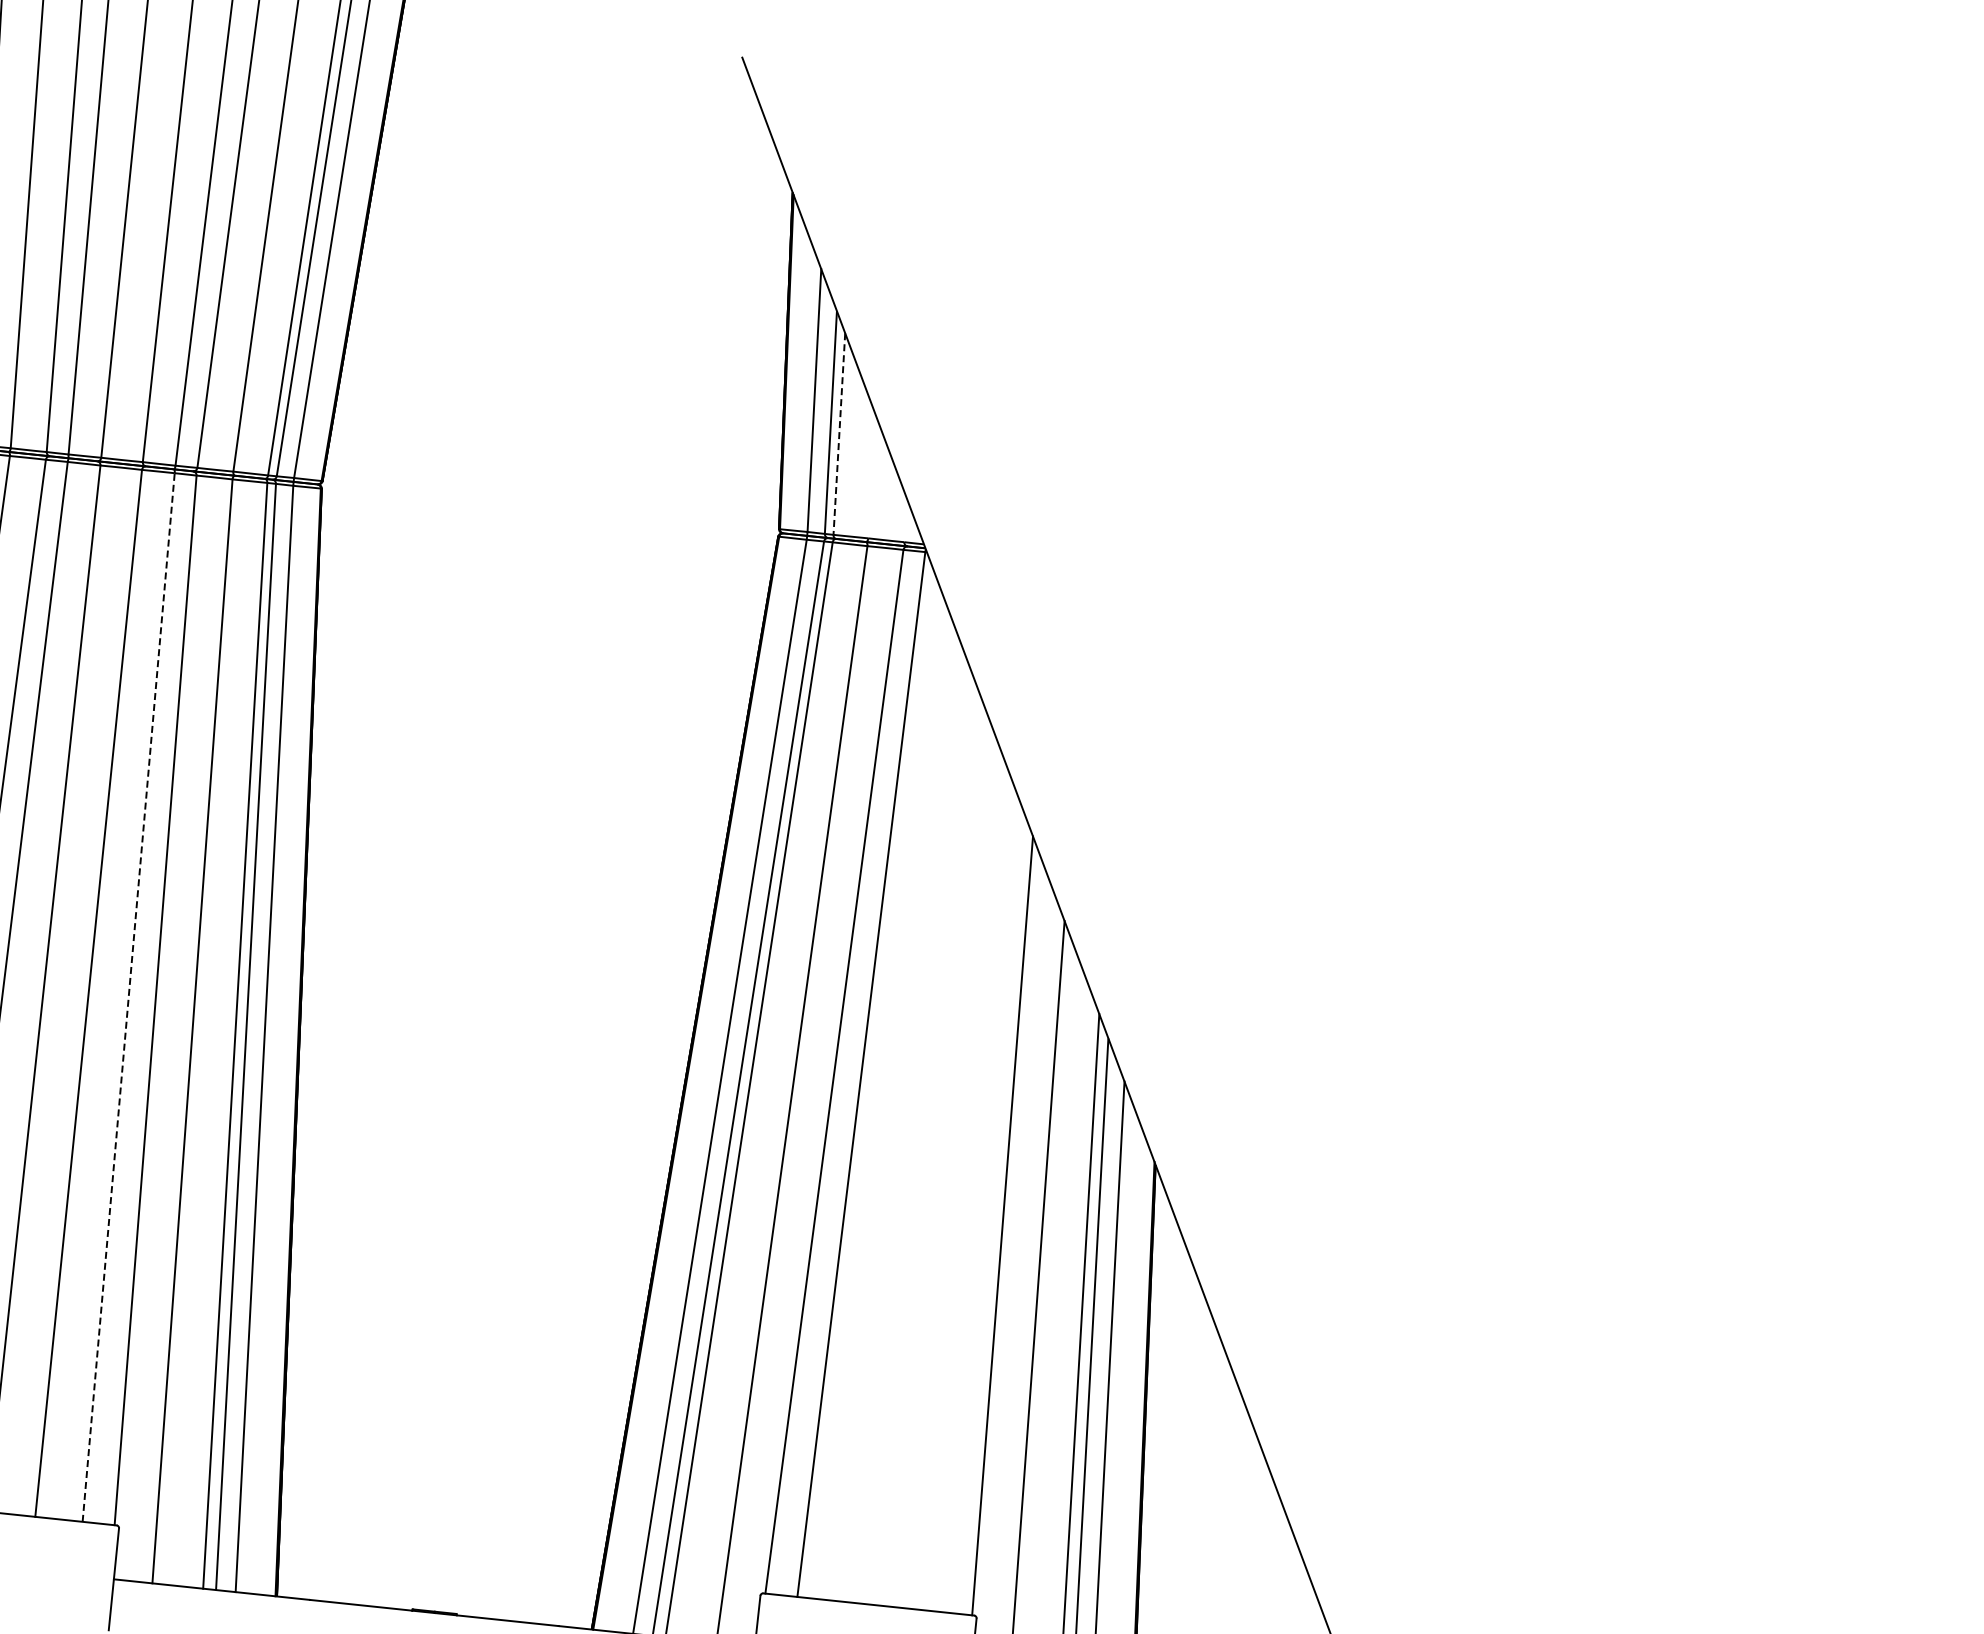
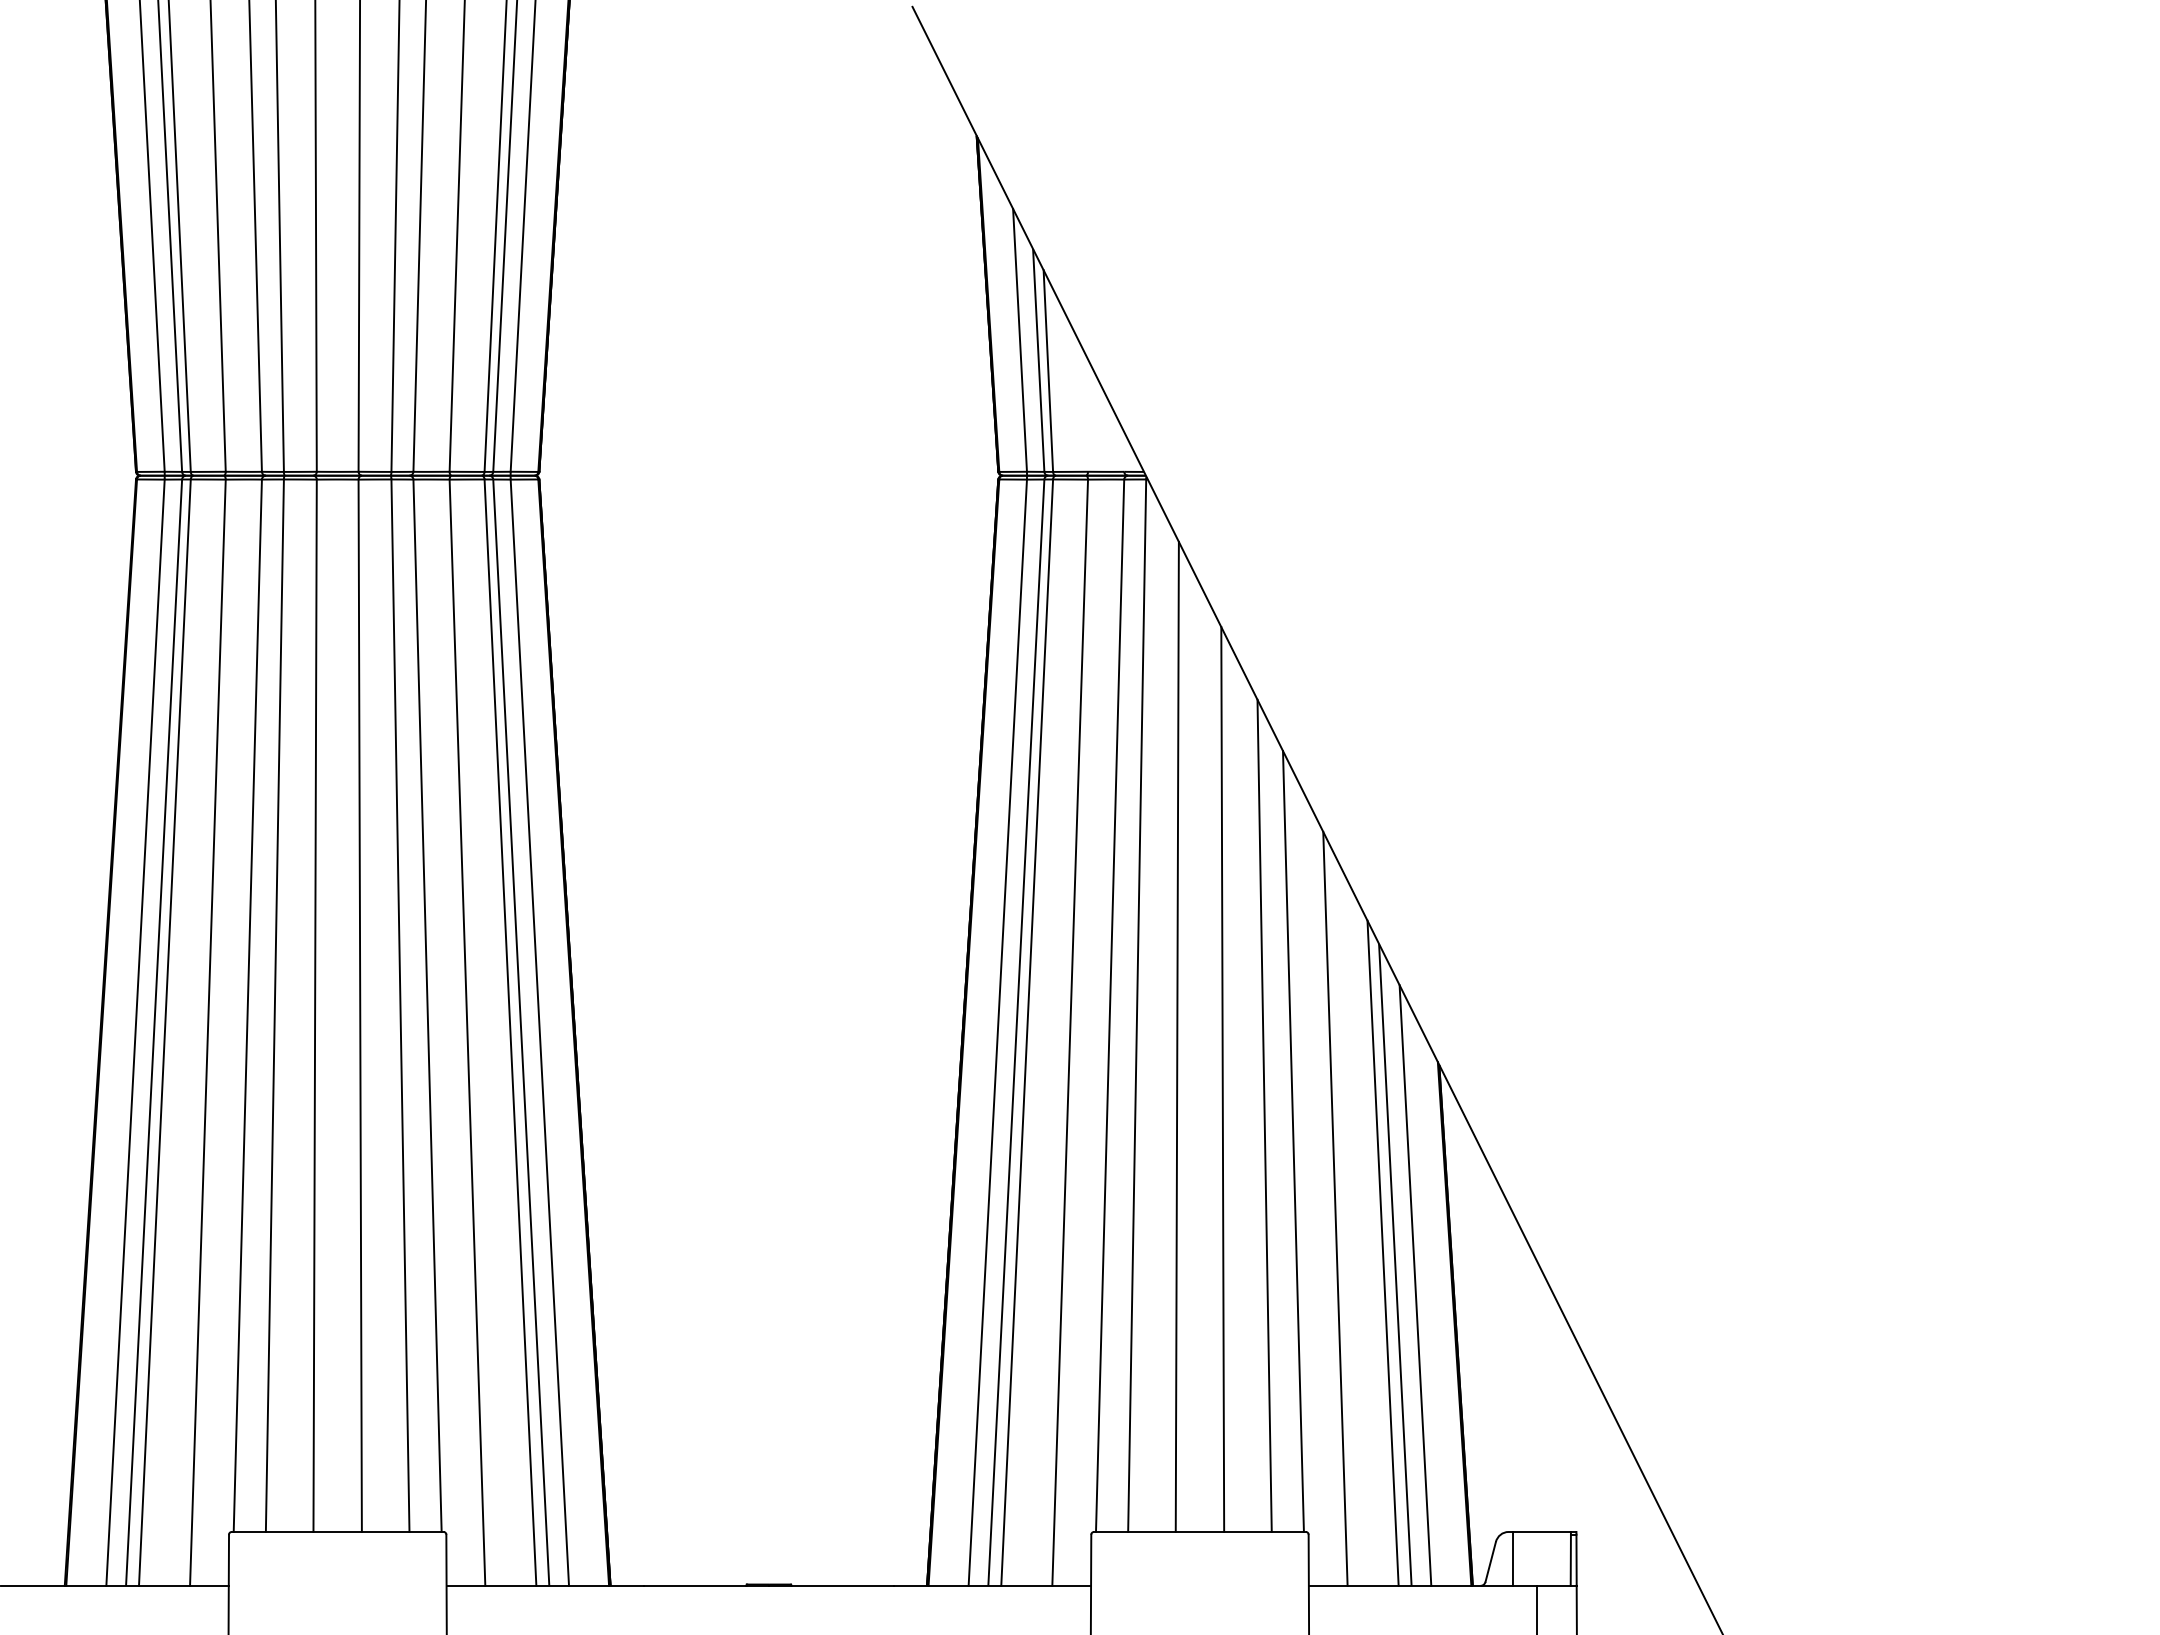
line: (839, 434) -> (1048, 371), dashed -> solid
line: (128, 997) -> (400, 1005), dashed -> solid
line: (897, 1109) -> (1176, 1036), added
line: (938, 1156) -> (1222, 1079), added
line: (976, 1197) -> (1264, 1115), added

